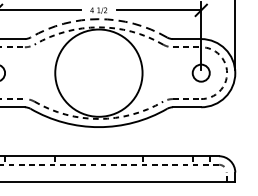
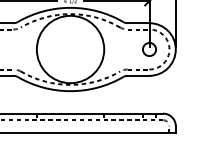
arc: (98, 18) -> (70, 7), dashed -> solid

